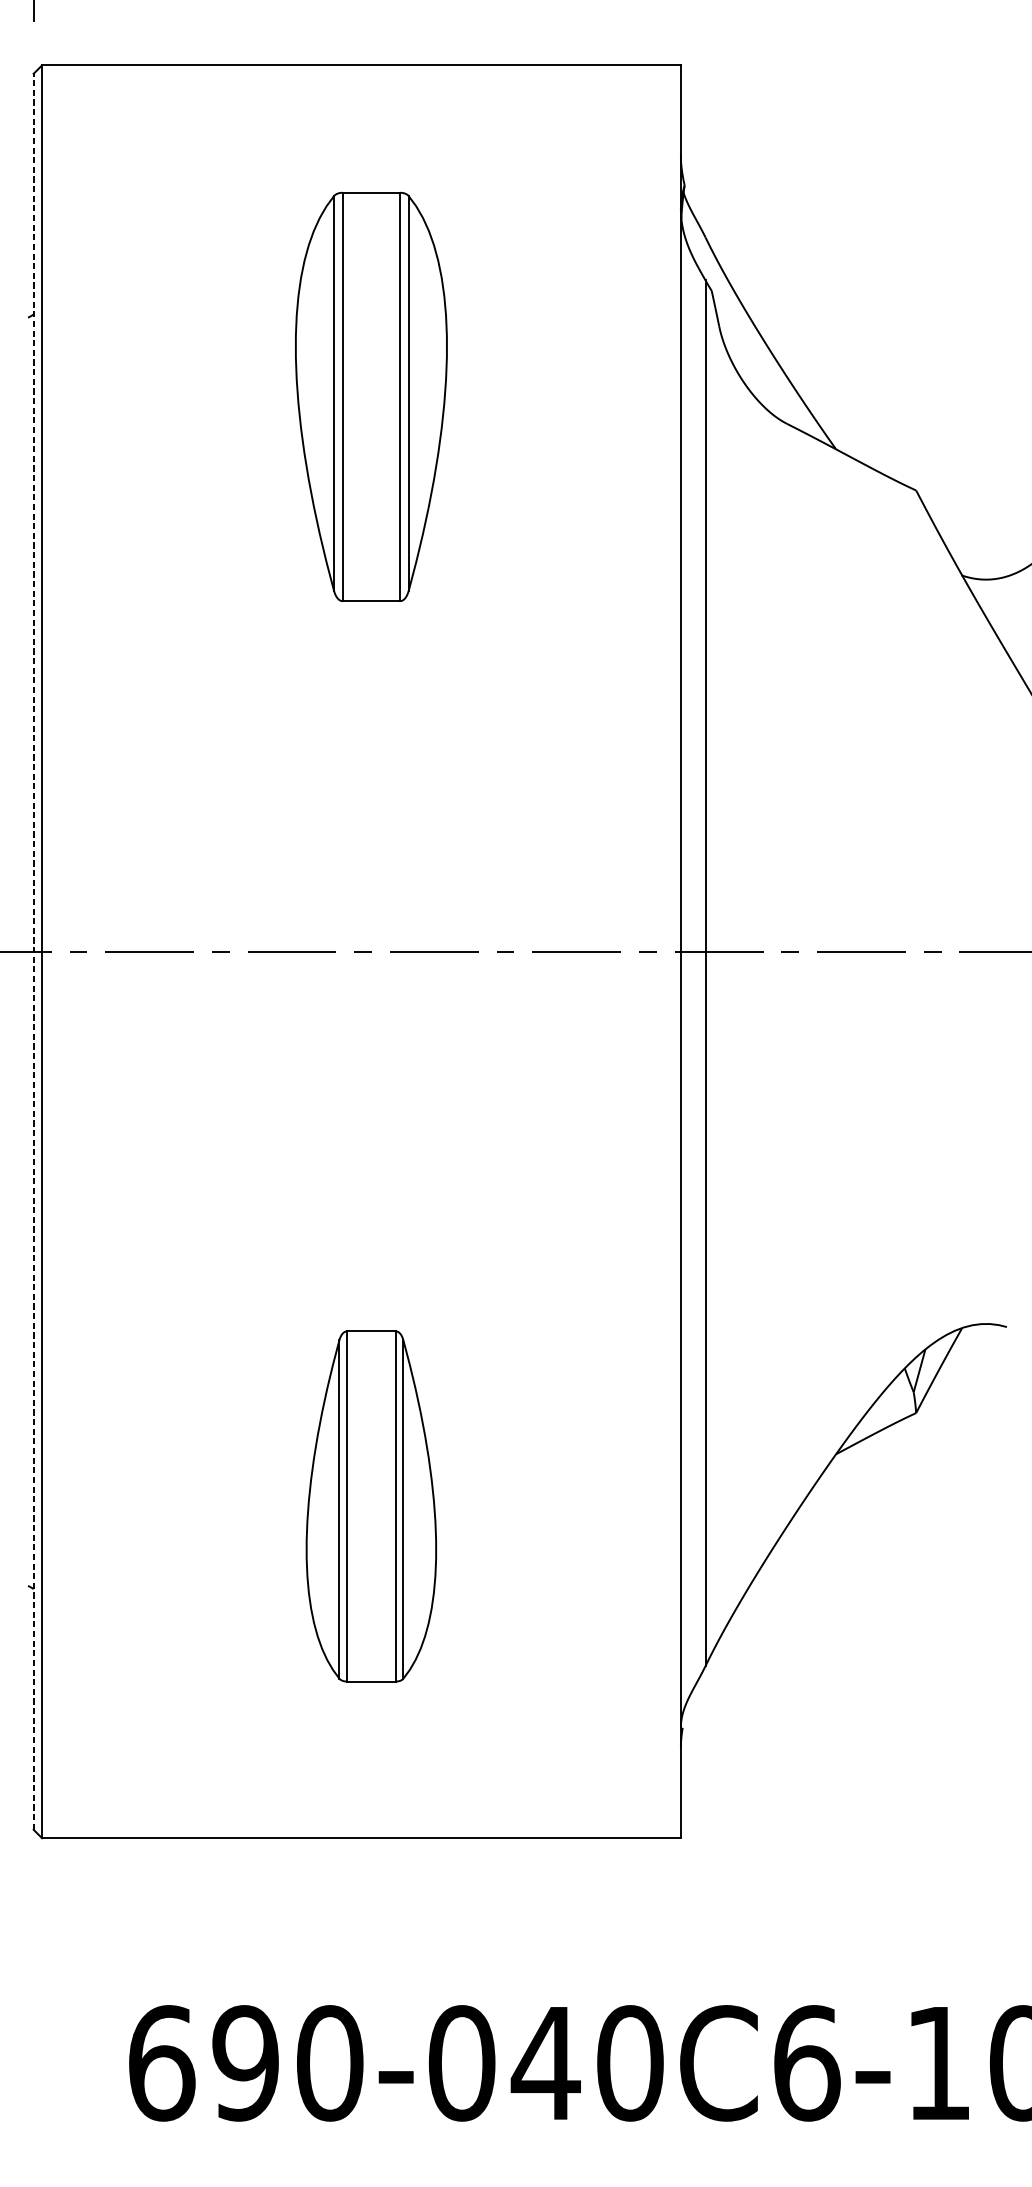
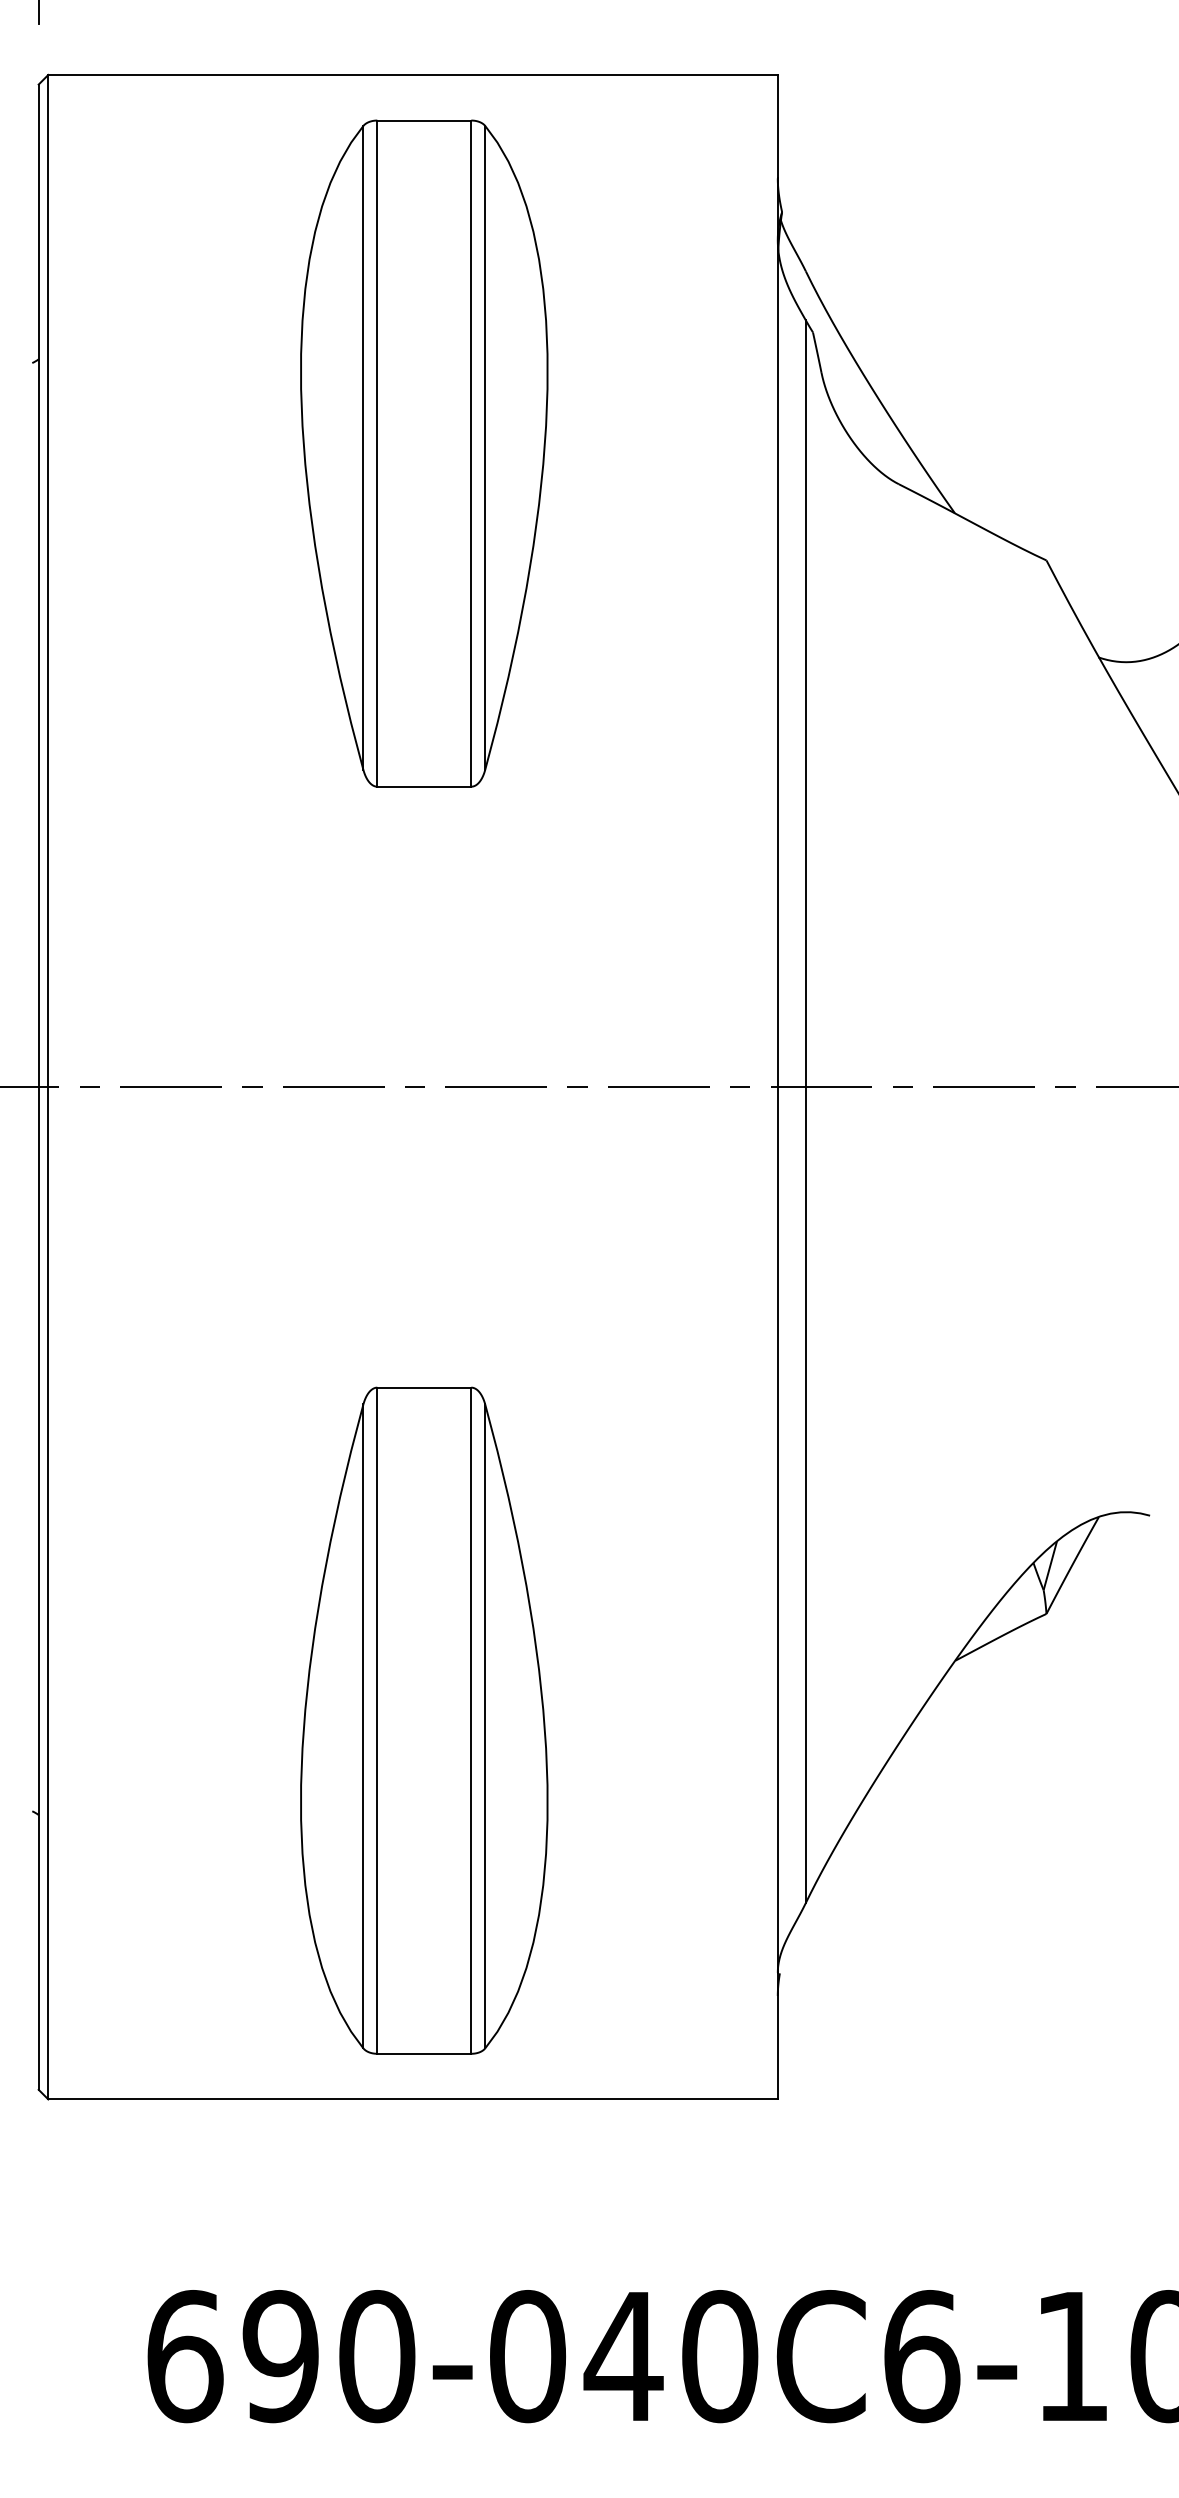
part: (371, 396) -> (424, 453), size x1.43
line: (33, 952) -> (38, 1087), dashed -> solid
part: (371, 1506) -> (424, 1720), size x1.67

